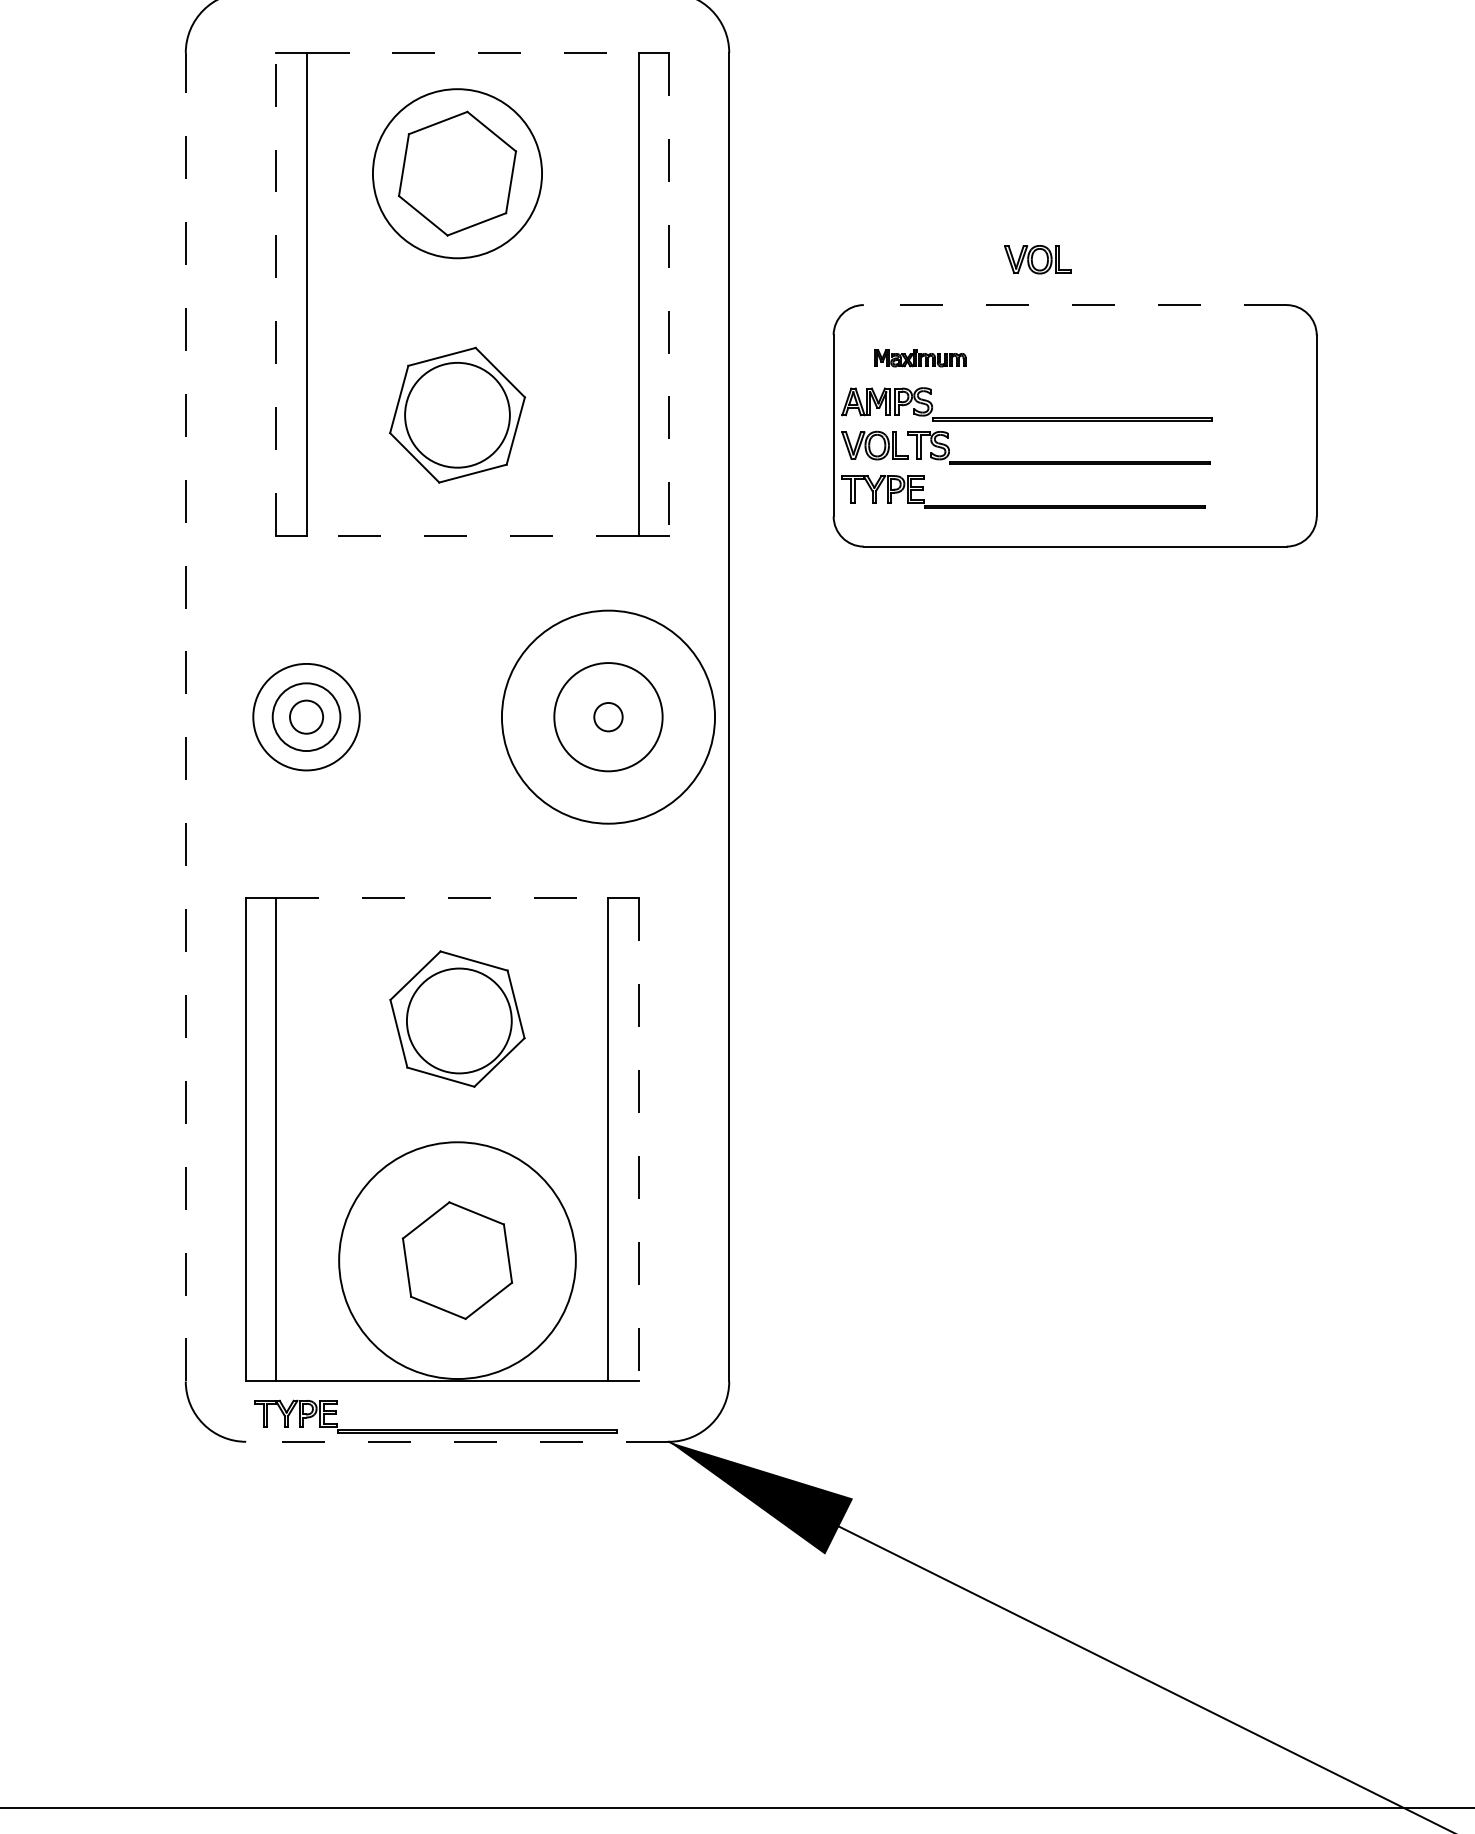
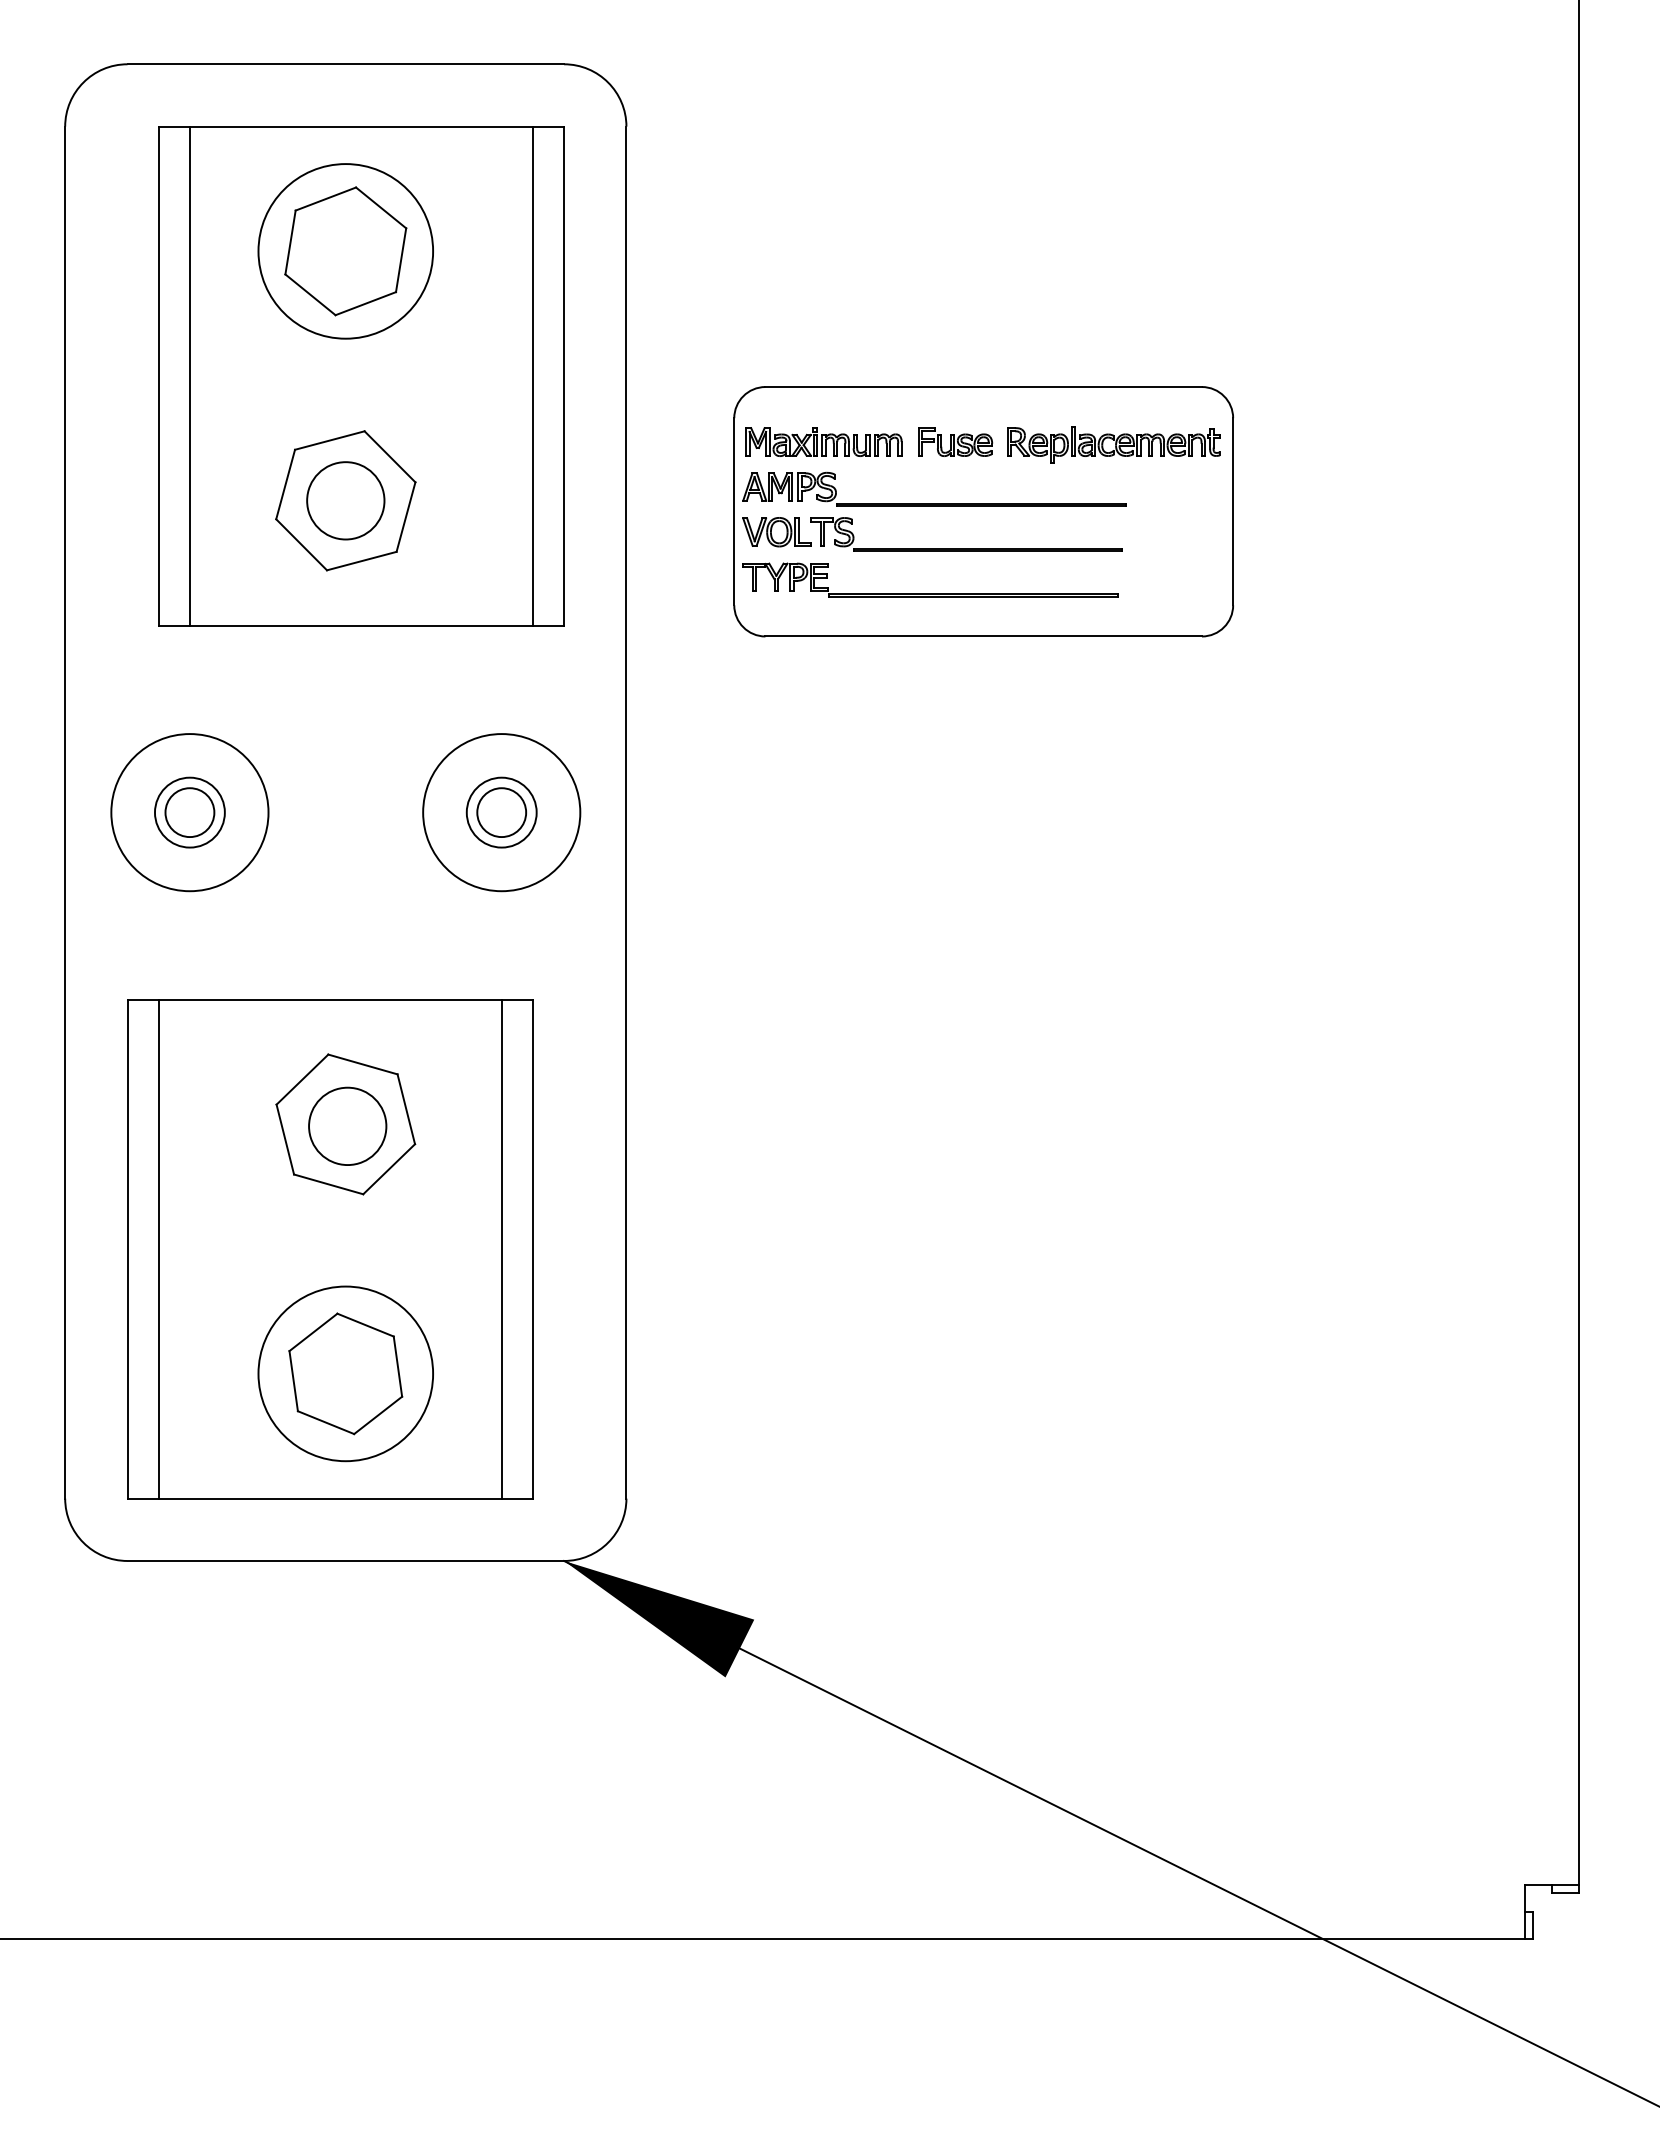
line: (472, 52) -> (361, 126), dashed -> solid
part: (1037, 260) -> (944, 340), removed
line: (276, 293) -> (158, 375), dashed -> solid
line: (669, 294) -> (564, 376), dashed -> solid
line: (1074, 305) -> (983, 387), dashed -> solid
part: (920, 357) -> (823, 441), size x1.67
part: (1047, 357) -> (955, 441), added
part: (1200, 360) -> (1113, 444), added
circle: (457, 414) -> (345, 500), size x0.71
line: (471, 535) -> (360, 625), dashed -> solid
line: (186, 717) -> (65, 812), dashed -> solid
circle: (306, 717) -> (189, 812), size x1.43
circle: (306, 717) -> (189, 812), size x1.43
circle: (608, 717) -> (501, 812), size x0.62
circle: (608, 717) -> (501, 812), size x0.71
circle: (608, 717) -> (501, 812), size x1.67
line: (442, 898) -> (330, 999), dashed -> solid
circle: (459, 1021) -> (347, 1126), size x0.71
line: (638, 1140) -> (532, 1249), dashed -> solid
circle: (457, 1260) -> (345, 1373), size x0.71
part: (435, 1429) -> (323, 1548), removed
line: (457, 1441) -> (345, 1560), dashed -> solid

